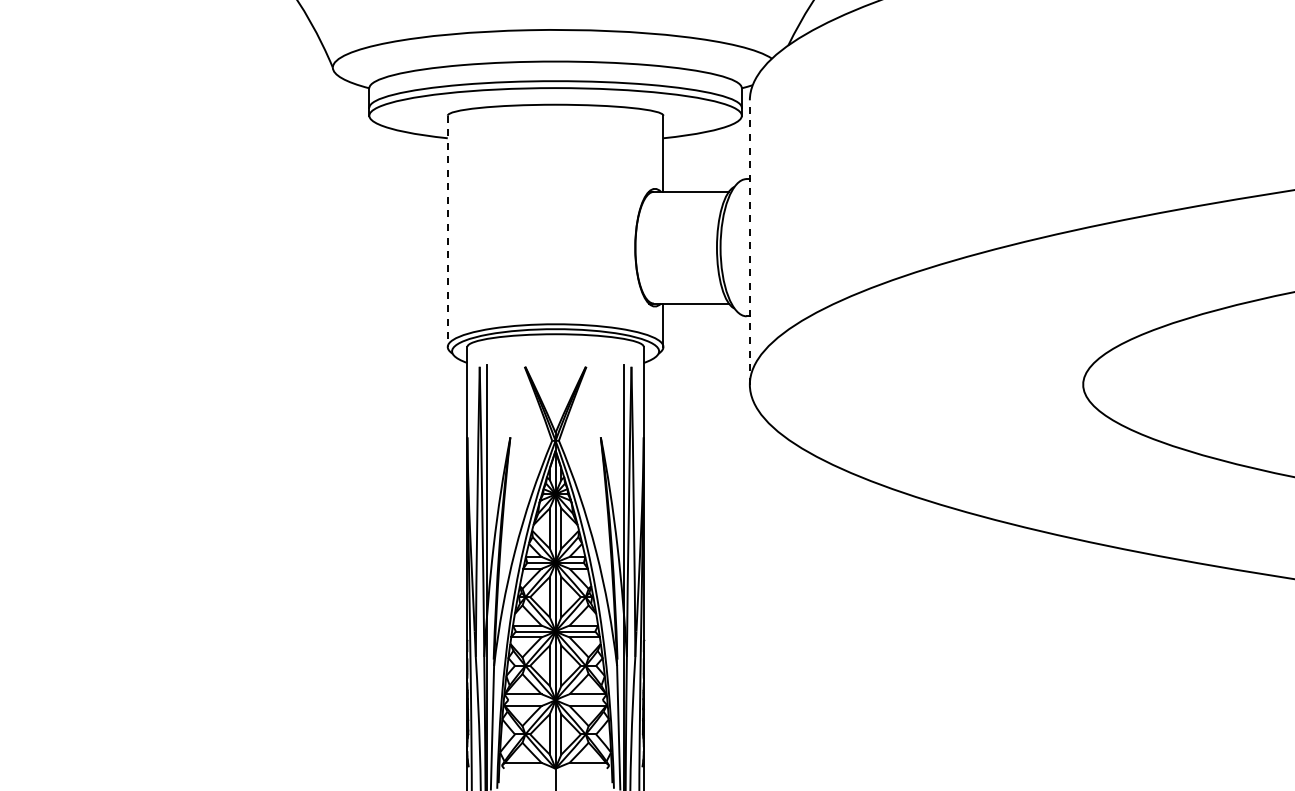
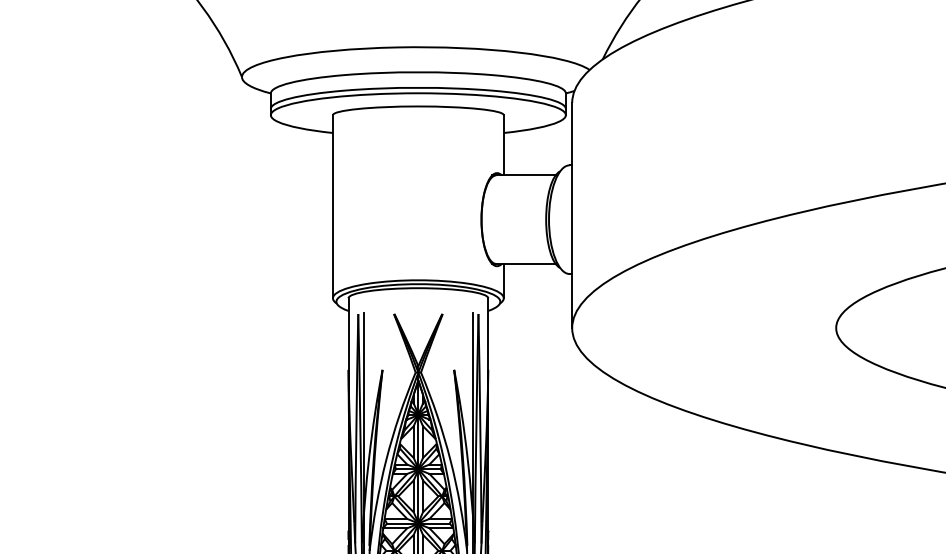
line: (447, 231) -> (332, 206), dashed -> solid
line: (749, 241) -> (571, 214), dashed -> solid

